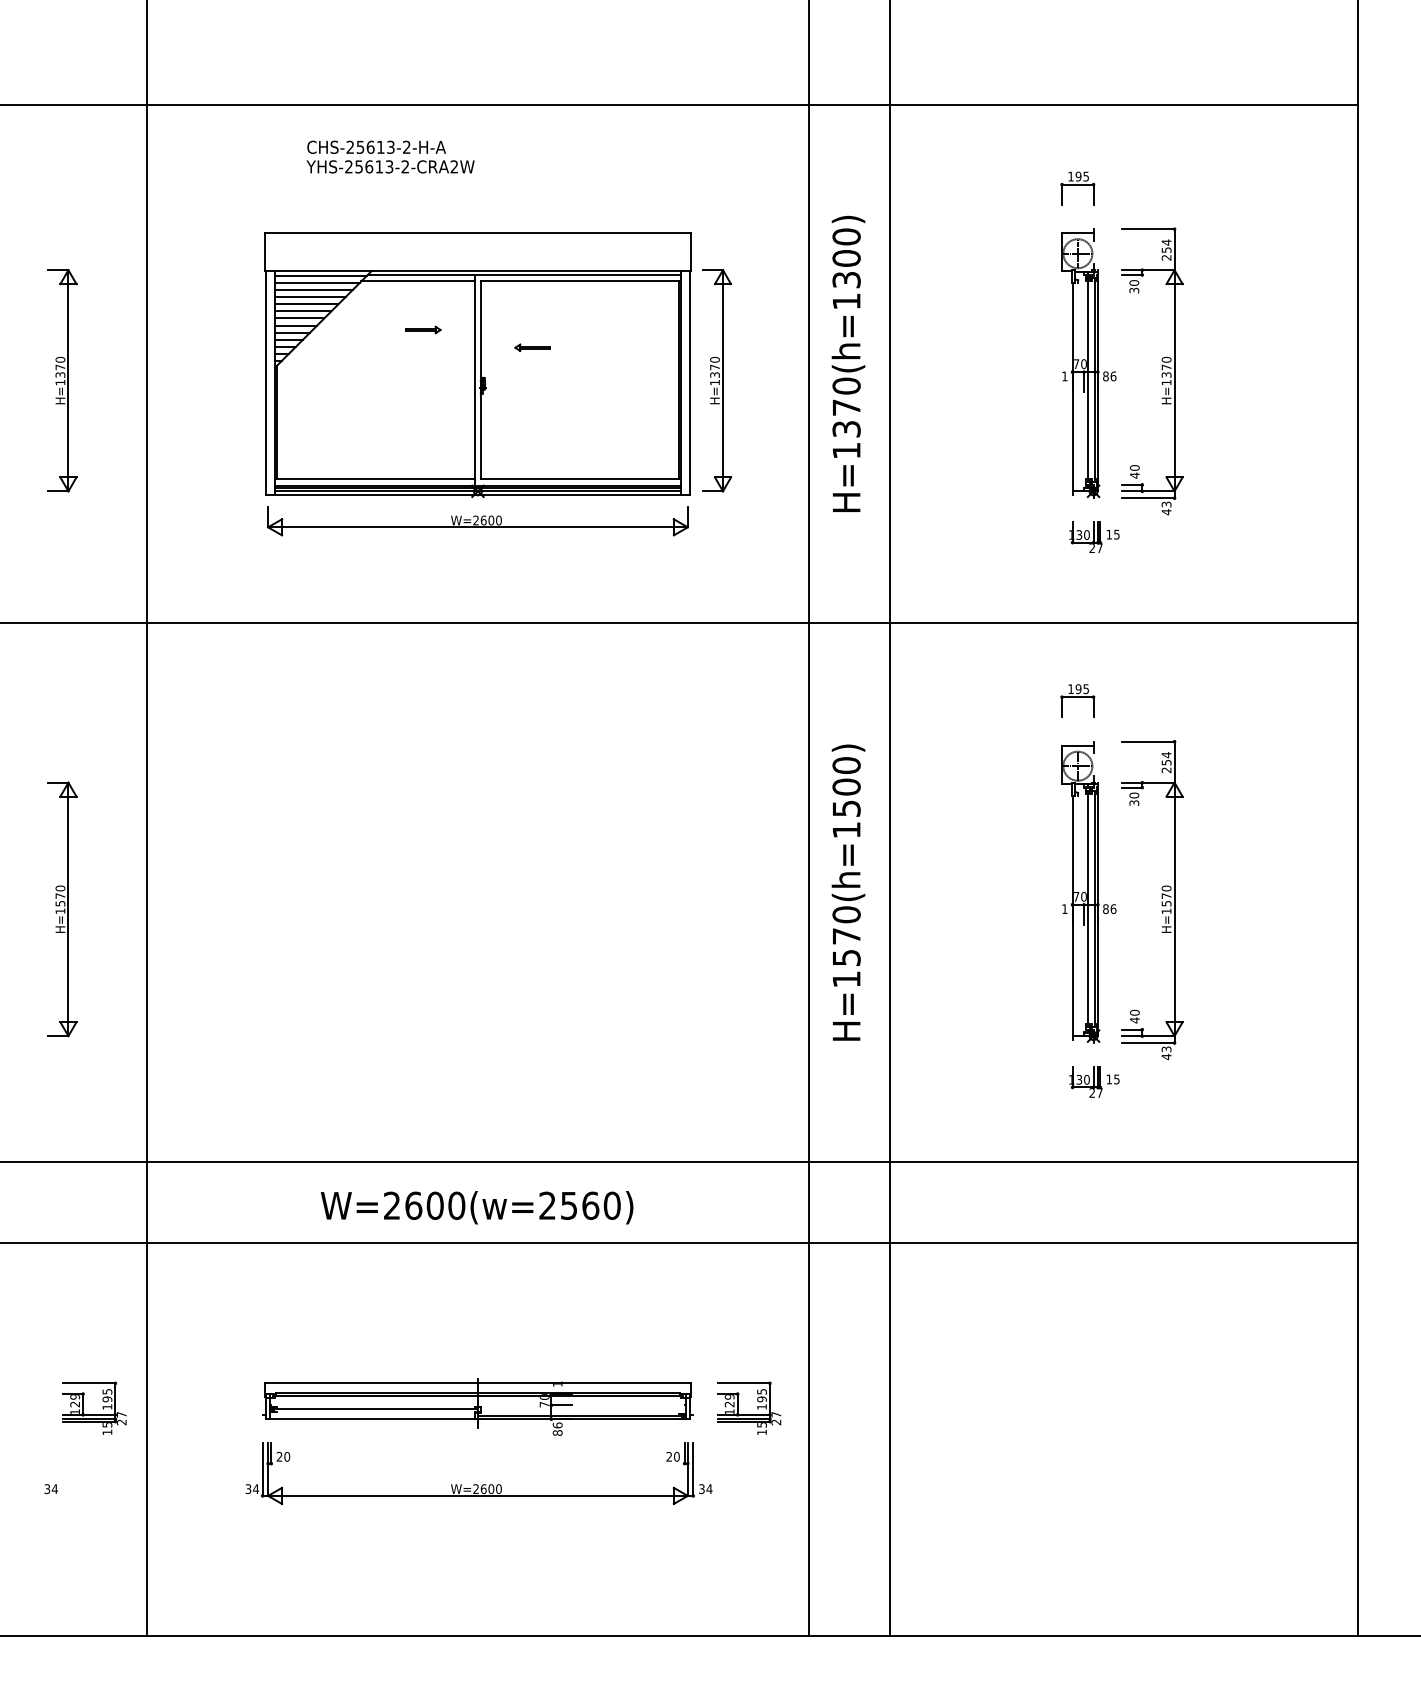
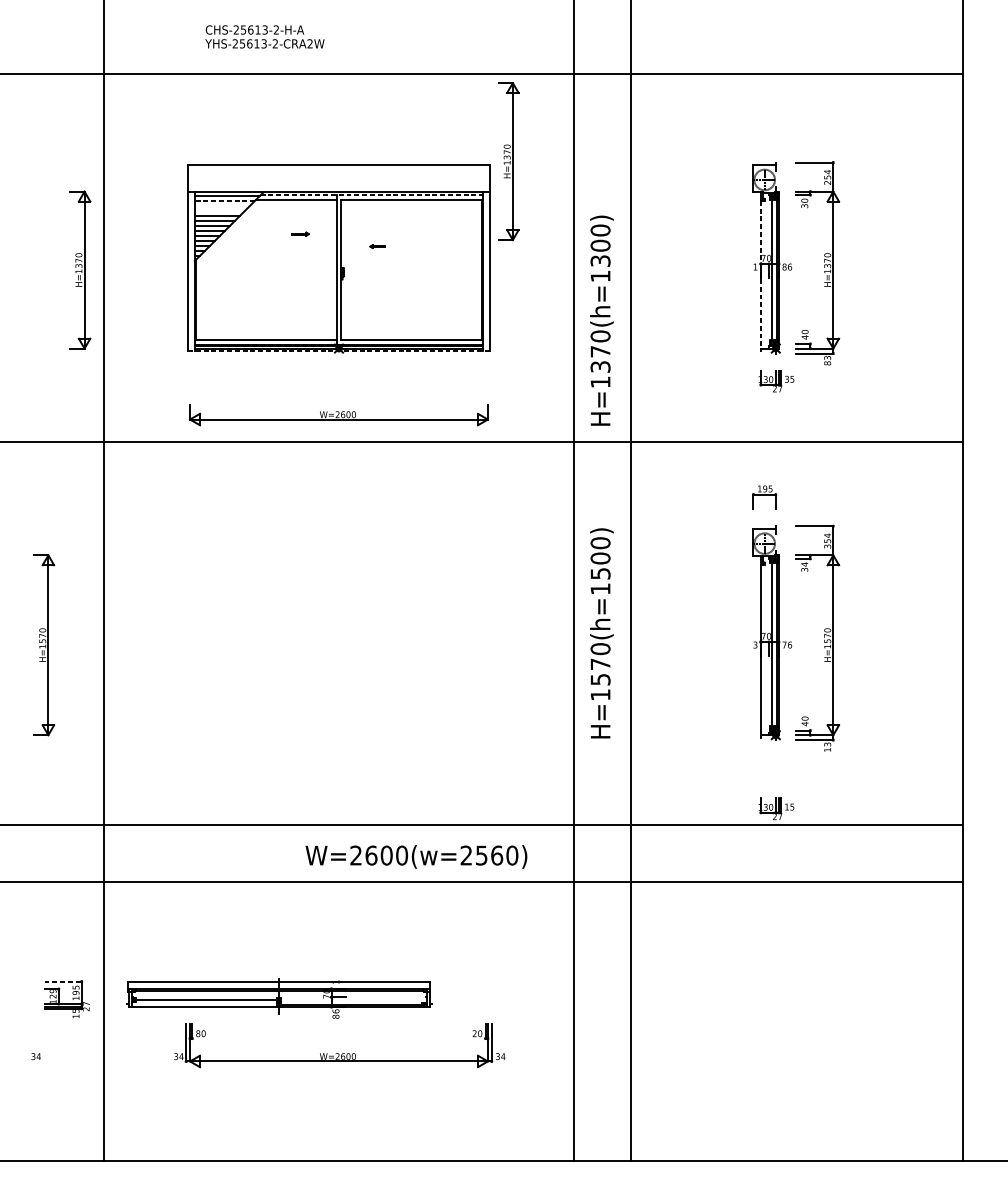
text: (390, 156) -> (264, 36), moved
part: (1077, 188) -> (764, 133), removed
line: (524, 275) -> (372, 195), solid -> dashed
line: (316, 282) -> (224, 200), solid -> dashed
line: (313, 290) -> (222, 206), removed
line: (309, 297) -> (219, 211), removed
part: (423, 329) -> (300, 233), size x0.7
part: (532, 347) -> (377, 246), size x0.6
text: (848, 363) -> (601, 320), moved
part: (62, 380) -> (80, 269), moved
part: (717, 380) -> (508, 161), moved
line: (1072, 386) -> (760, 274), solid -> dashed
line: (477, 495) -> (338, 351), solid -> dashed
text: (1166, 512) -> (827, 363), 43 -> 83
part: (477, 521) -> (338, 415), moved
text: (1109, 534) -> (787, 379), 15 -> 35
text: (1166, 770) -> (827, 546), 254 -> 354
text: (1134, 795) -> (804, 564), 30 -> 34
text: (1064, 909) -> (755, 645), 1 -> 3
text: (1105, 909) -> (784, 645), 86 -> 76
text: (1166, 1056) -> (827, 749), 43 -> 13
part: (1094, 1081) -> (776, 808), moved
text: (476, 1207) -> (416, 856), moved
line: (89, 1383) -> (63, 981), solid -> dashed
part: (477, 1406) -> (279, 998), moved
part: (749, 1414) -> (531, 1003), removed
text: (279, 1456) -> (198, 1033), 20 -> 80

